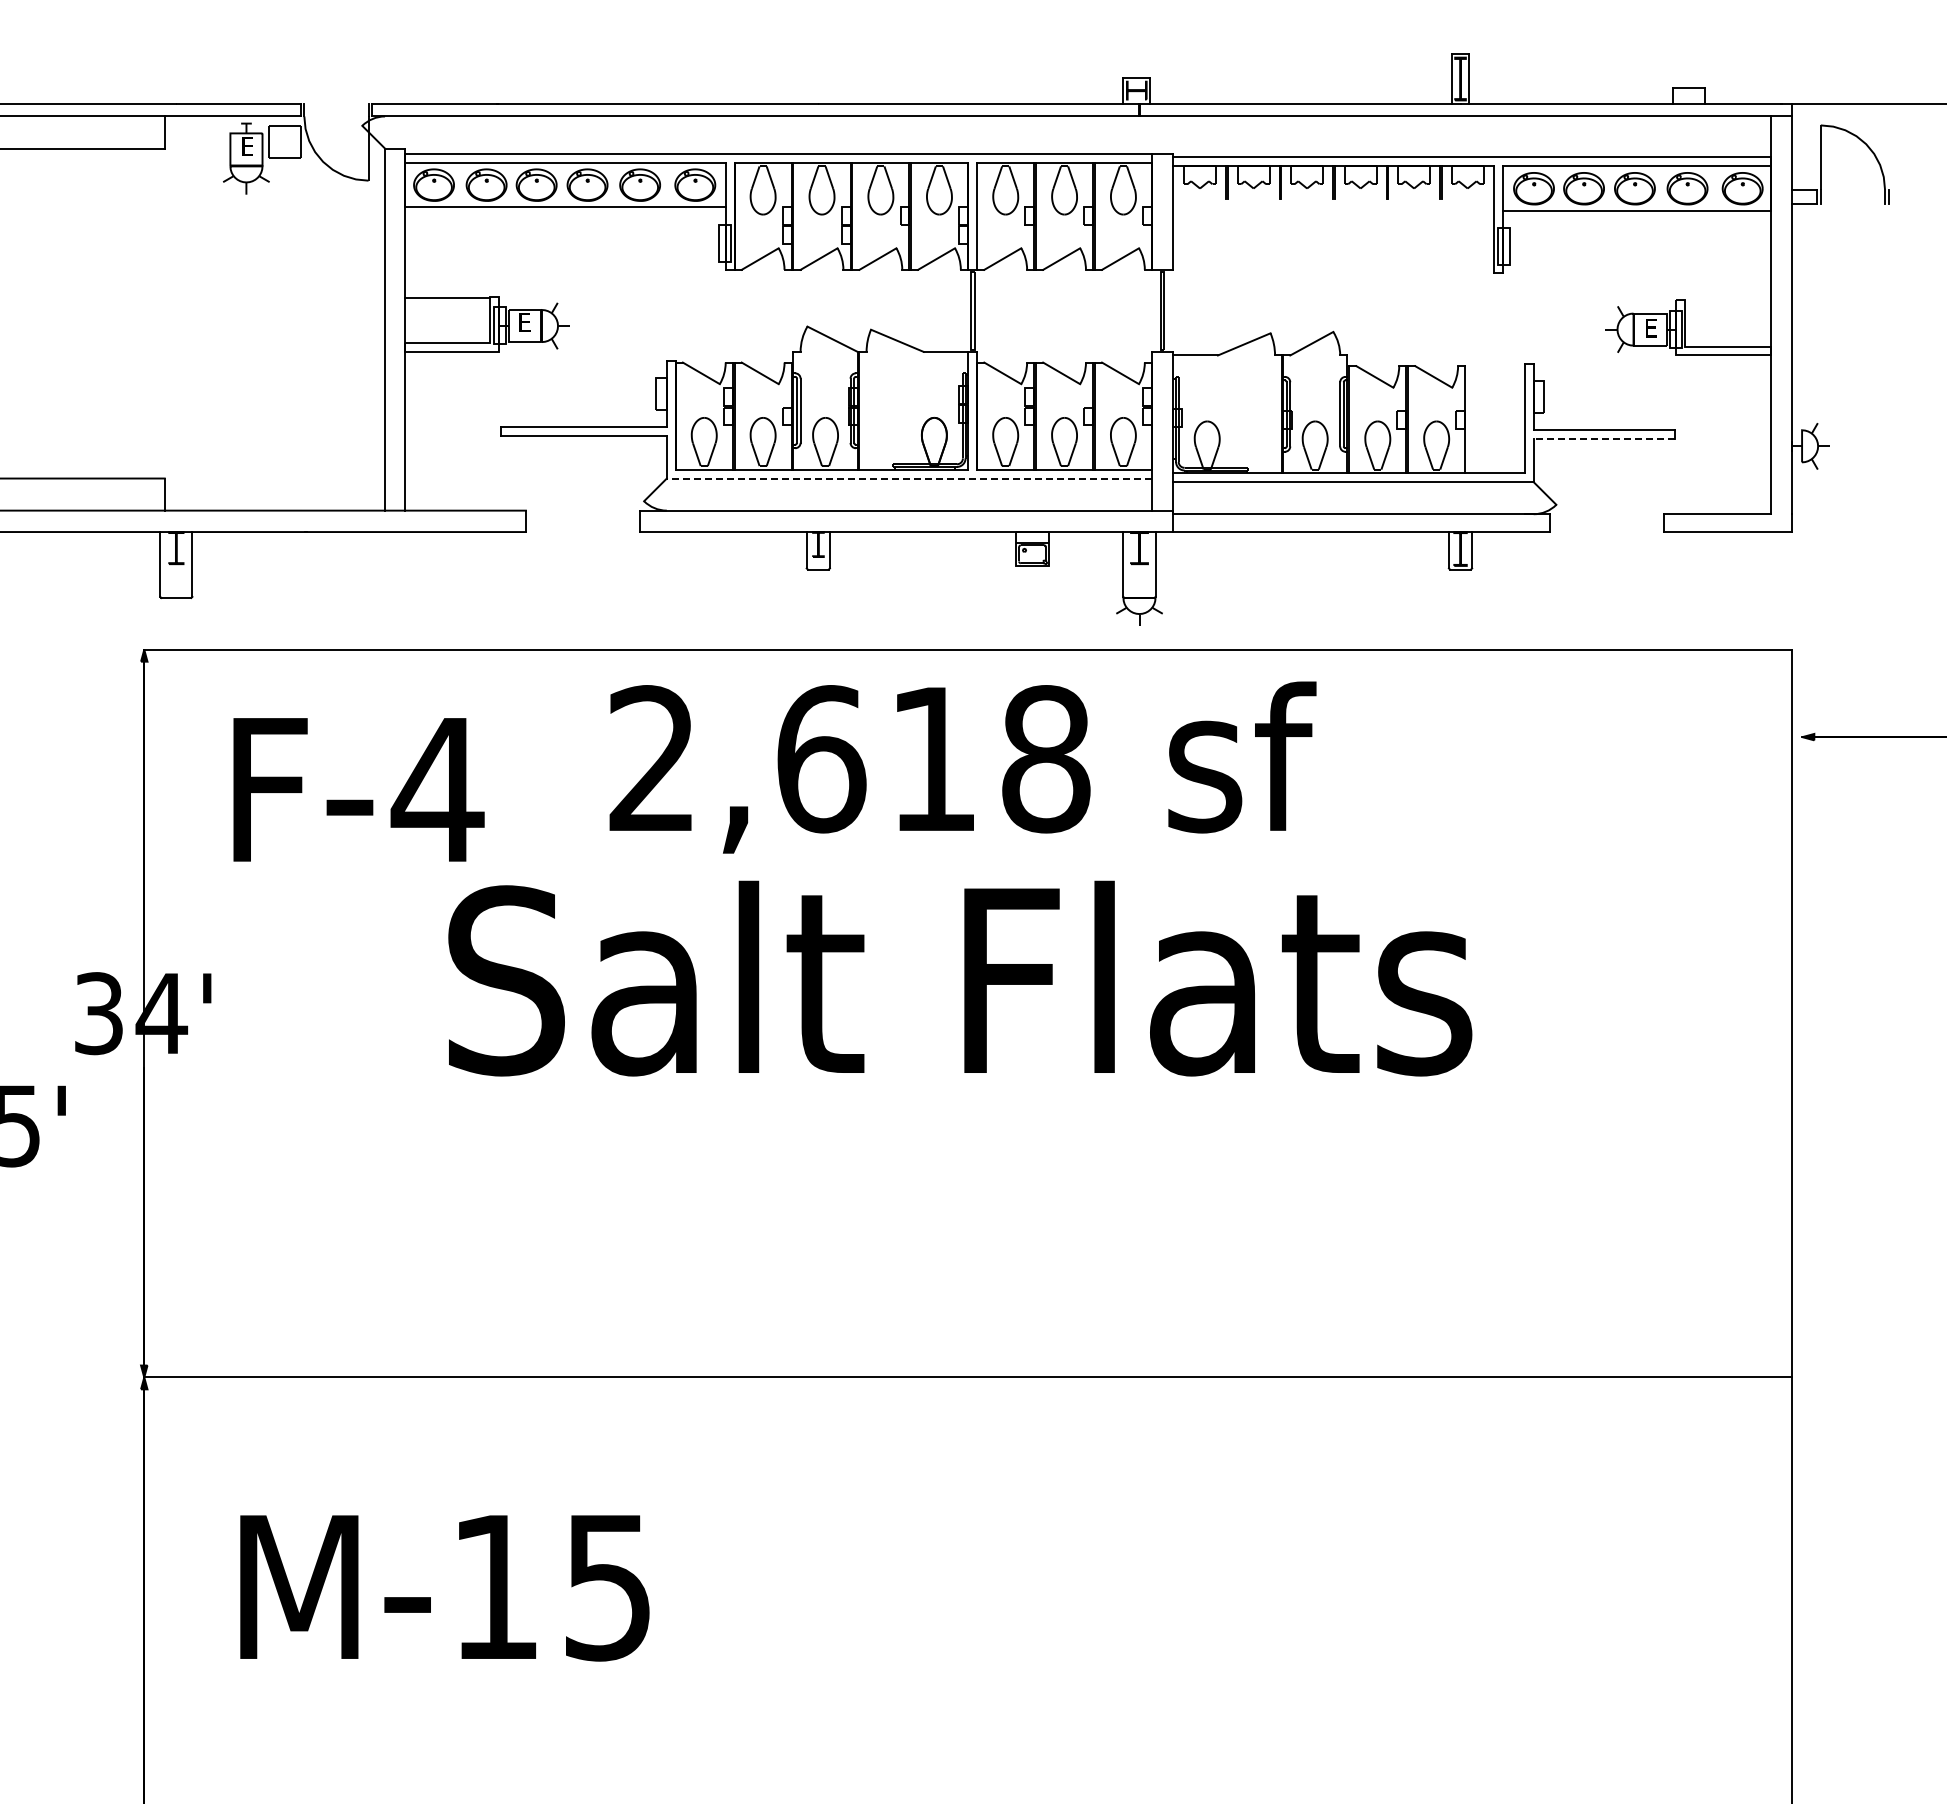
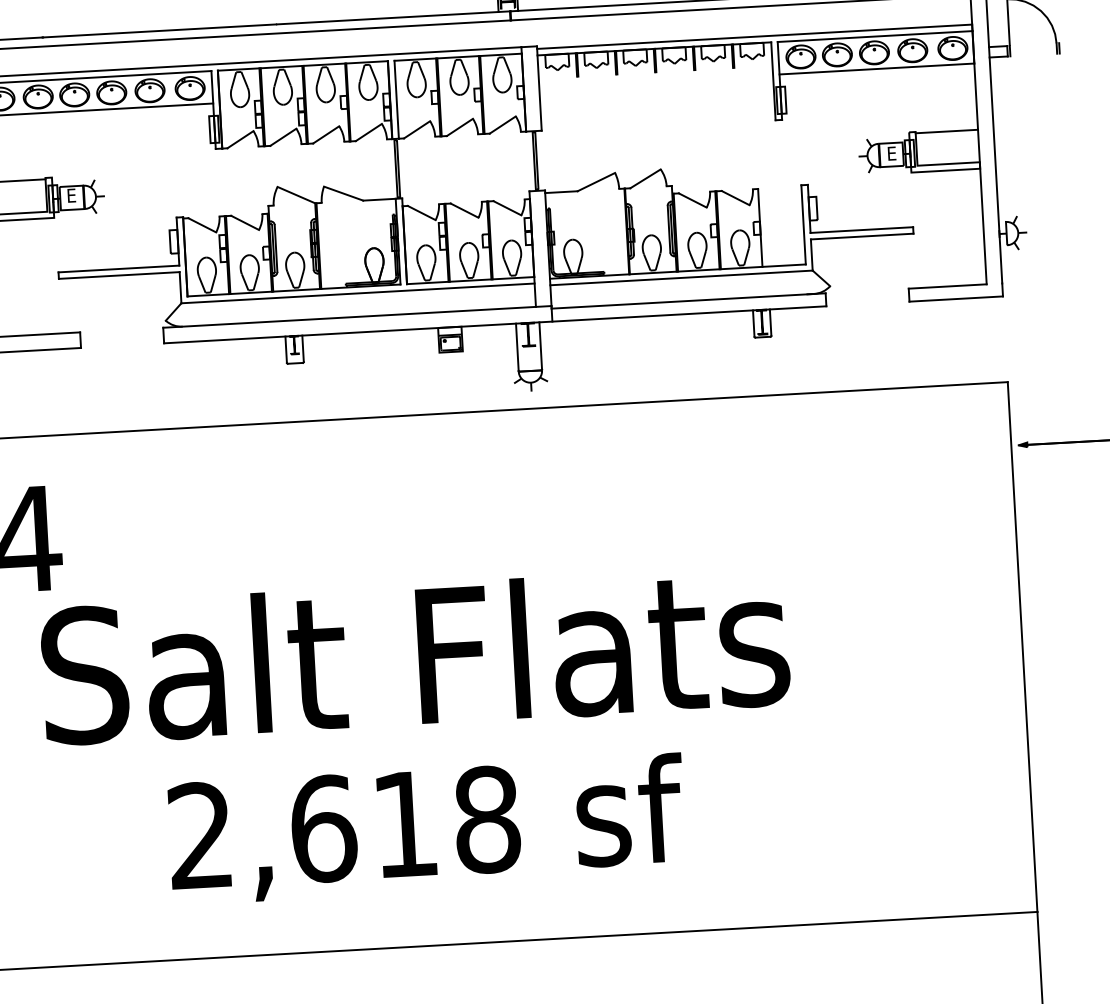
line: (1727, 301) -> (946, 131), added
line: (1603, 439) -> (861, 236), dashed -> solid
line: (909, 478) -> (358, 293), dashed -> solid
text: (962, 767) -> (426, 829), moved

